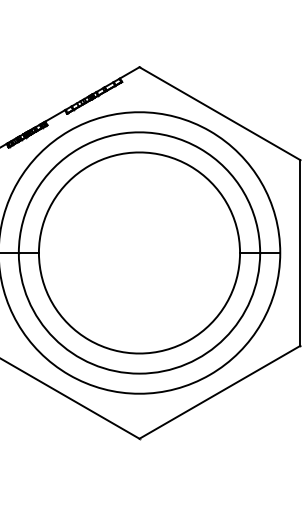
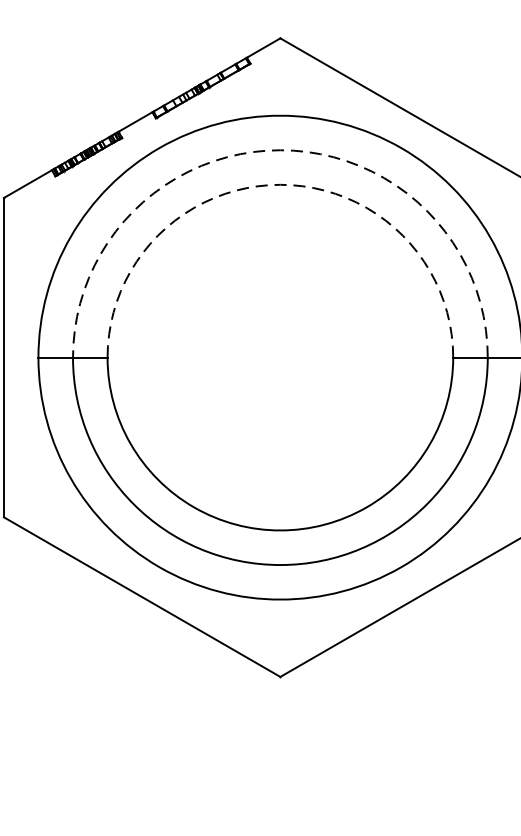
arc: (139, 132) -> (280, 150), solid -> dashed
arc: (139, 152) -> (280, 184), solid -> dashed

